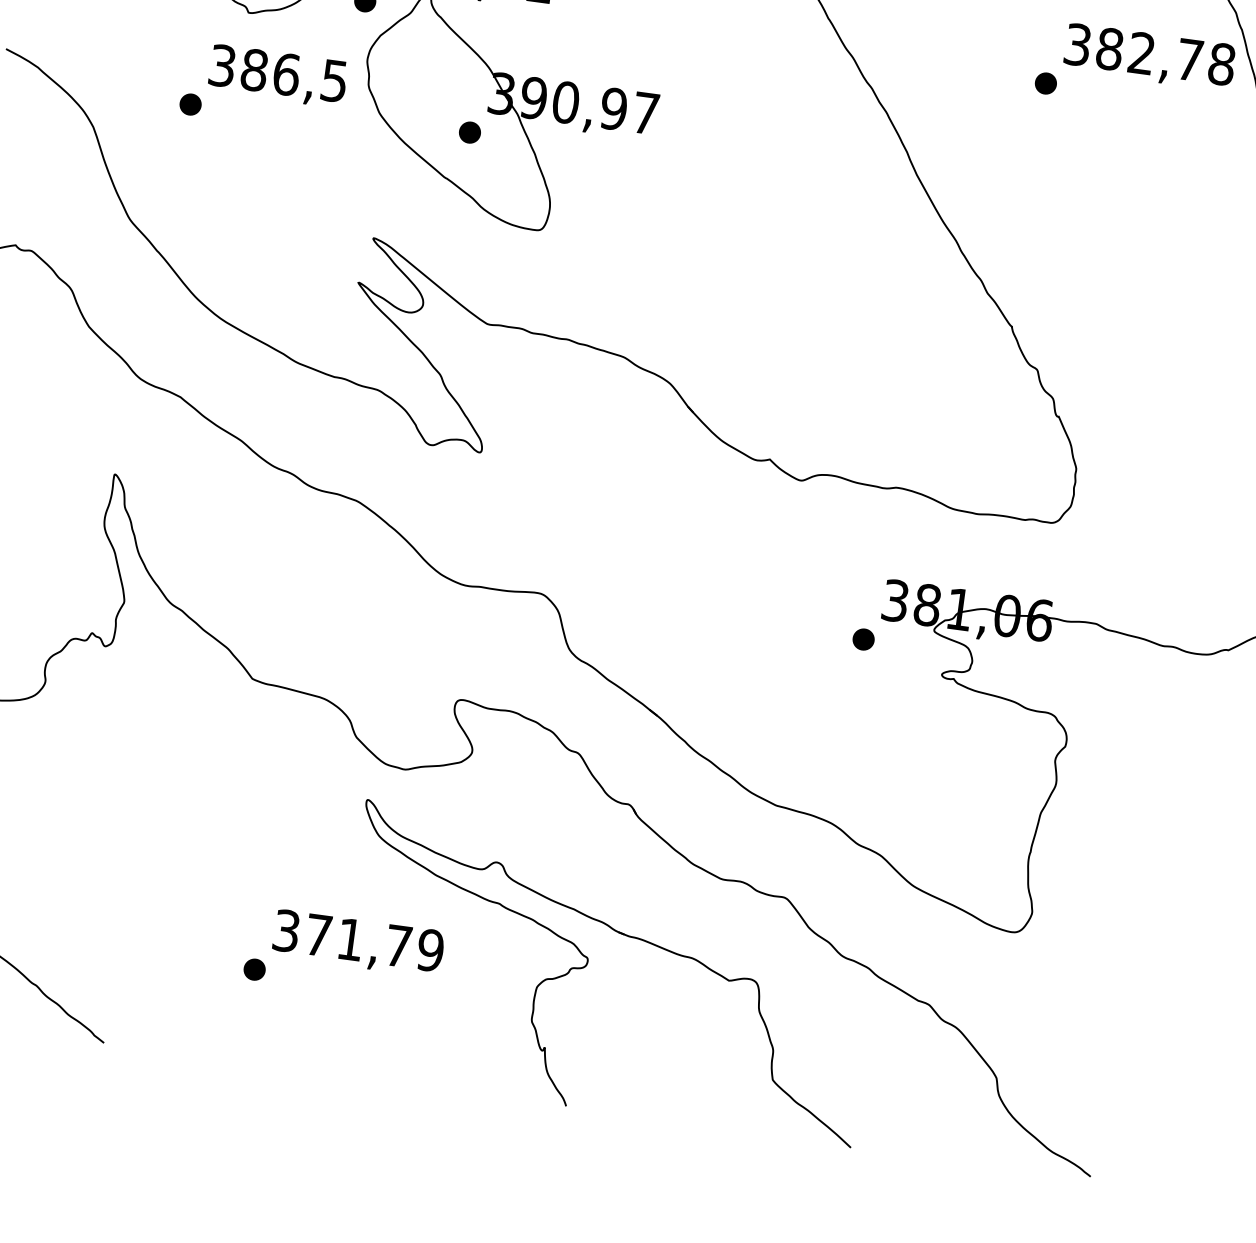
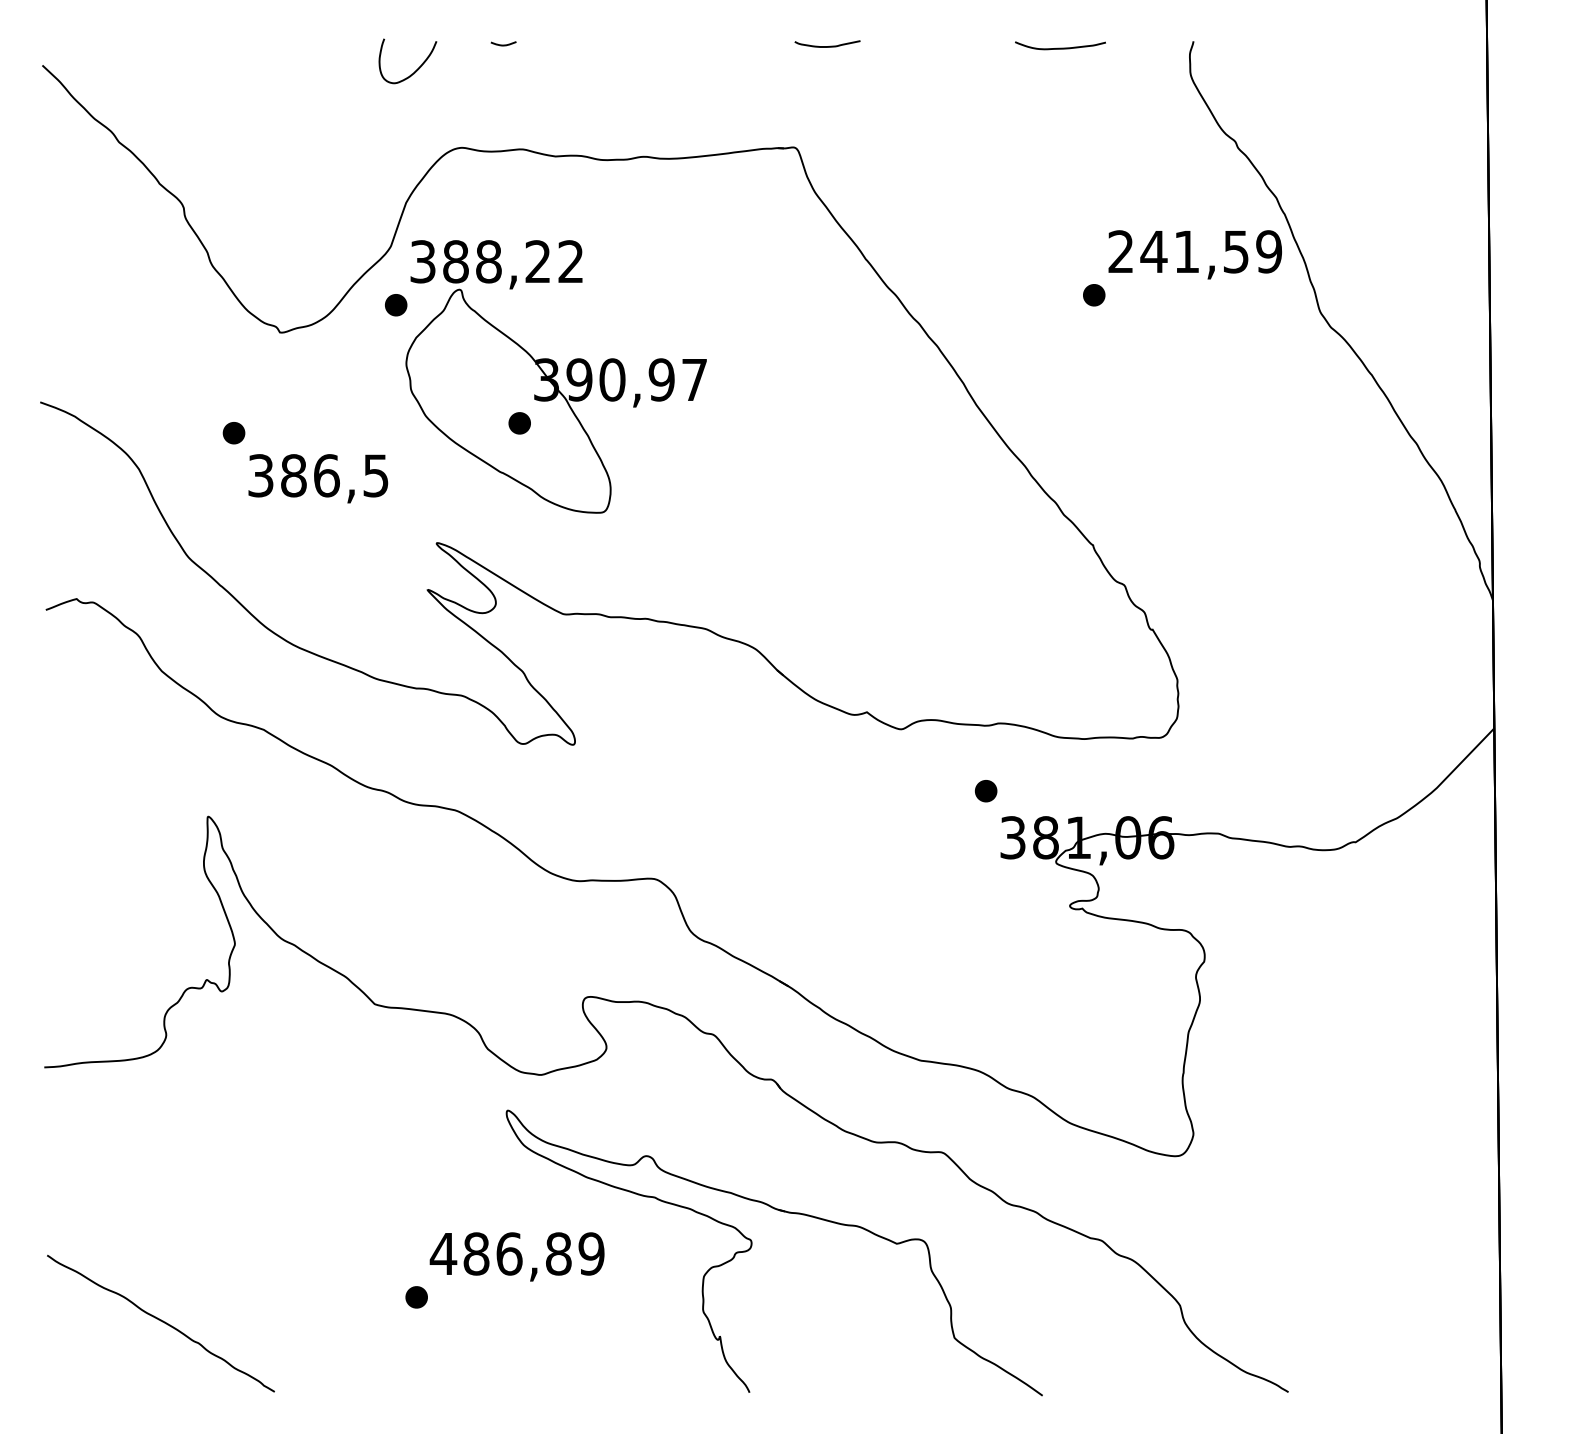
text: (1150, 54) -> (1195, 251), 382,78 -> 241,59
text: (278, 76) -> (318, 478), moved
part: (863, 639) -> (986, 791), moved
text: (342, 938) -> (500, 1253), 371,79 -> 486,89

